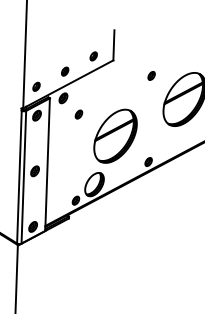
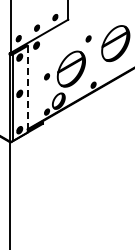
part: (151, 75) -> (88, 38), moved
part: (79, 114) -> (47, 76), moved
line: (47, 165) -> (27, 89), solid -> dashed

